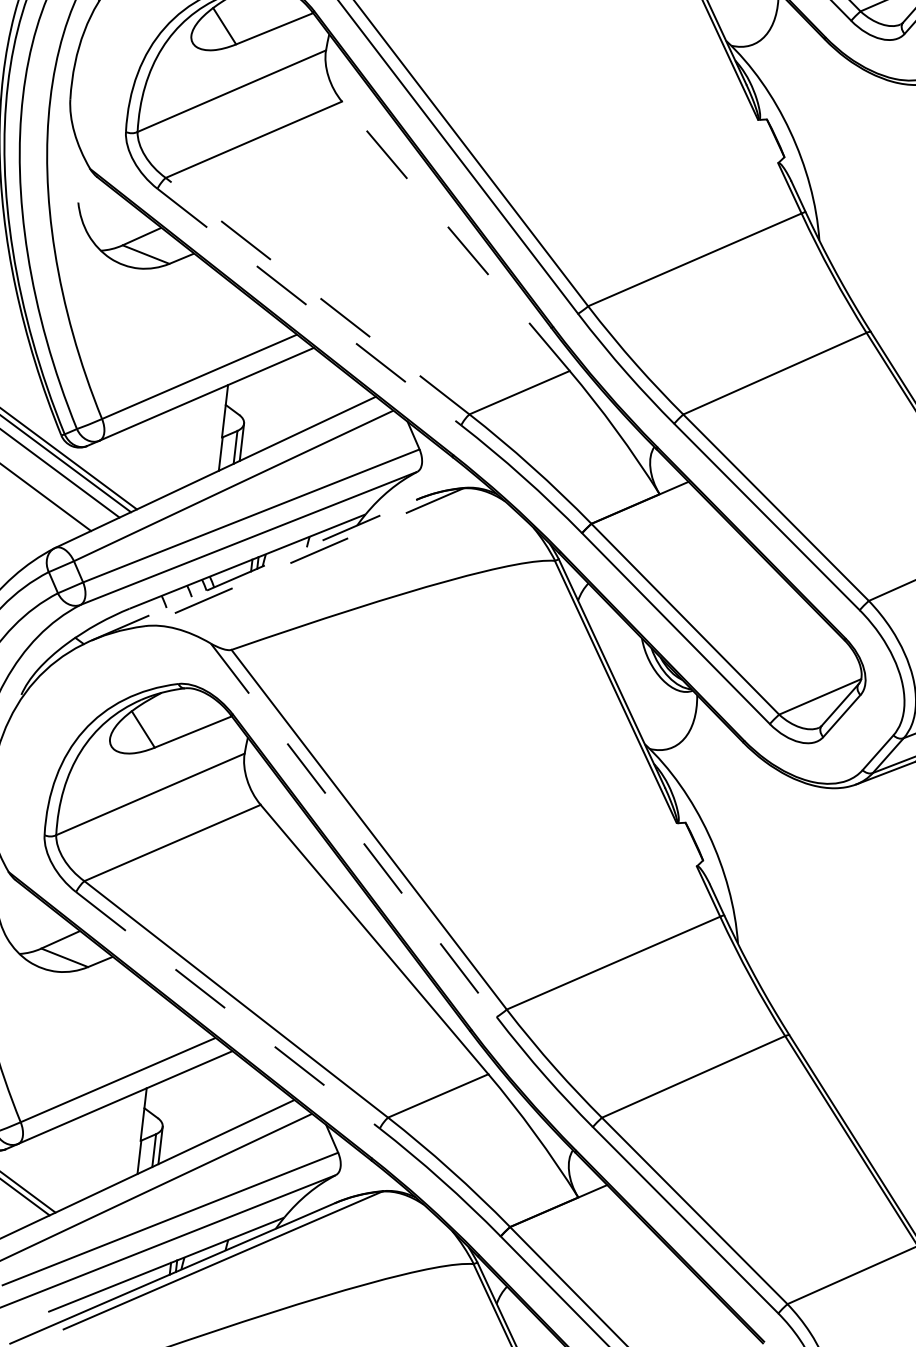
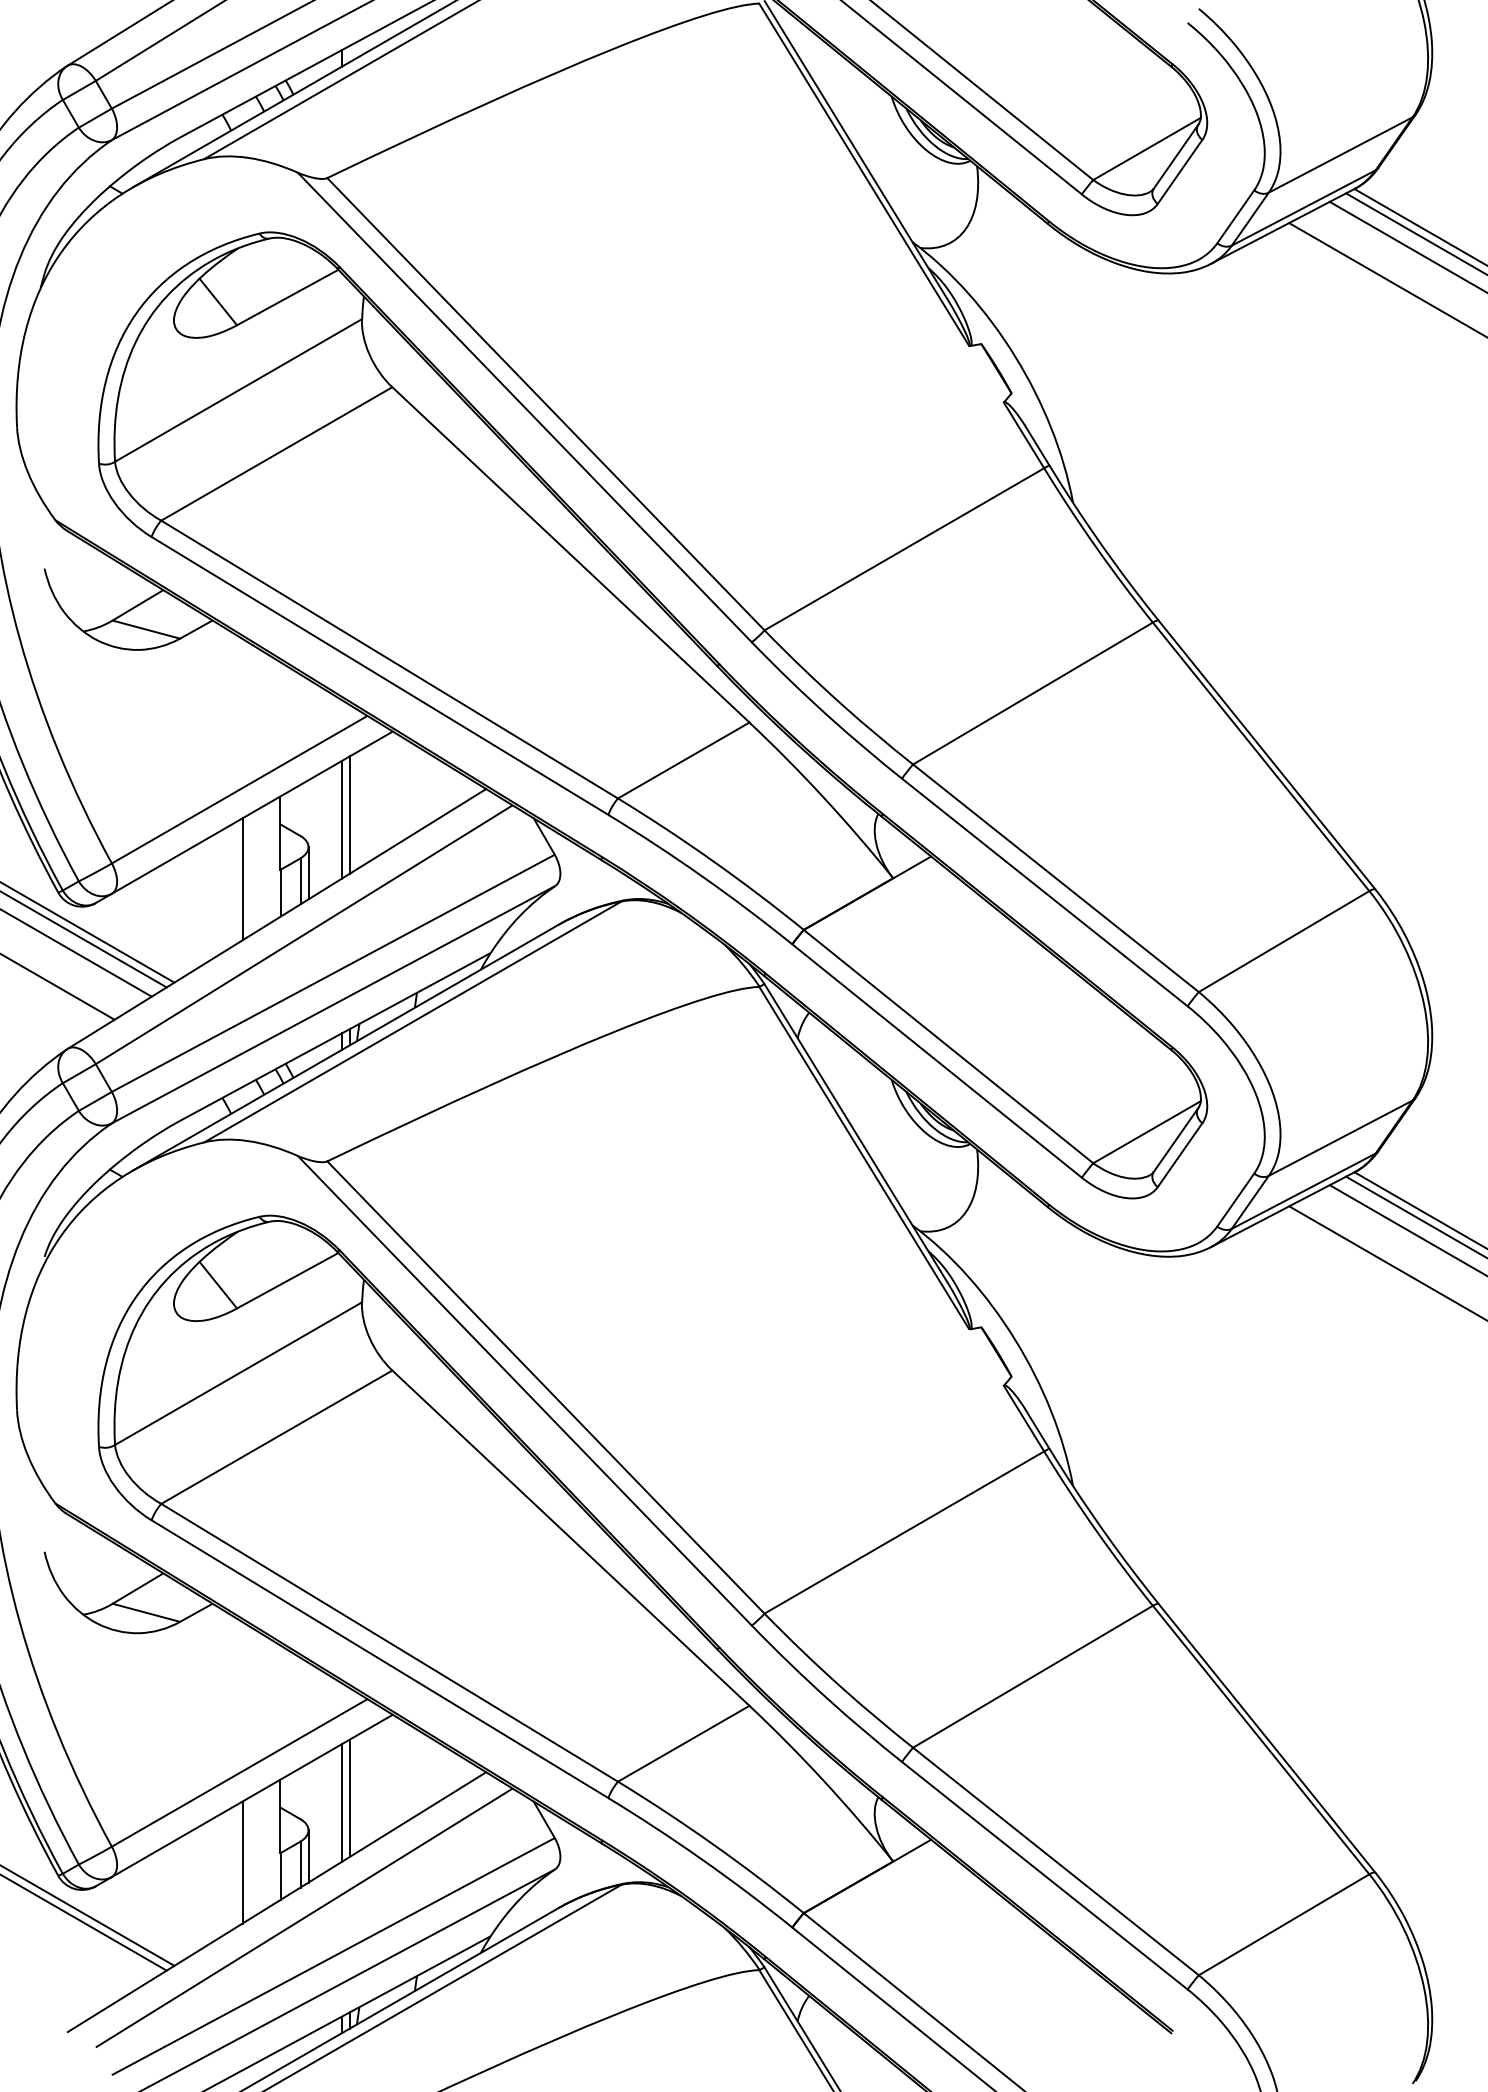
line: (455, 235) -> (570, 554), dashed -> solid
line: (317, 296) -> (389, 659), dashed -> solid
line: (309, 307) -> (380, 676), dashed -> solid
line: (276, 403) -> (349, 814), added
line: (269, 406) -> (341, 819), added
line: (194, 441) -> (242, 879), added
line: (303, 557) -> (412, 1022), dashed -> solid
line: (253, 569) -> (345, 1047), dashed -> solid
line: (353, 830) -> (524, 1390), dashed -> solid
line: (228, 1010) -> (380, 1659), dashed -> solid
line: (194, 1106) -> (349, 1797), added
line: (188, 1109) -> (341, 1802), added
line: (112, 1144) -> (242, 1862), added

